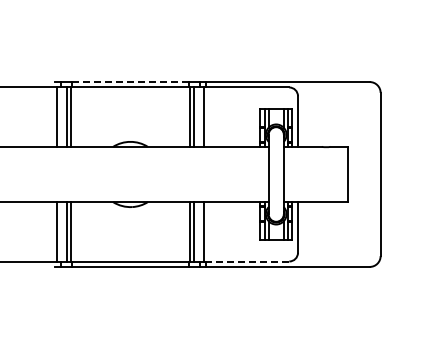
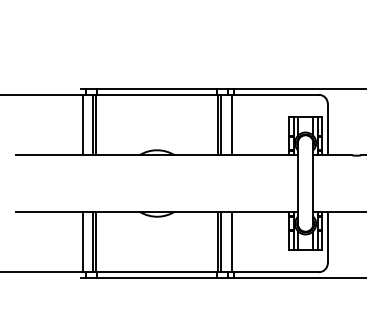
line: (130, 82) -> (157, 89), dashed -> solid
line: (246, 261) -> (275, 272), dashed -> solid

